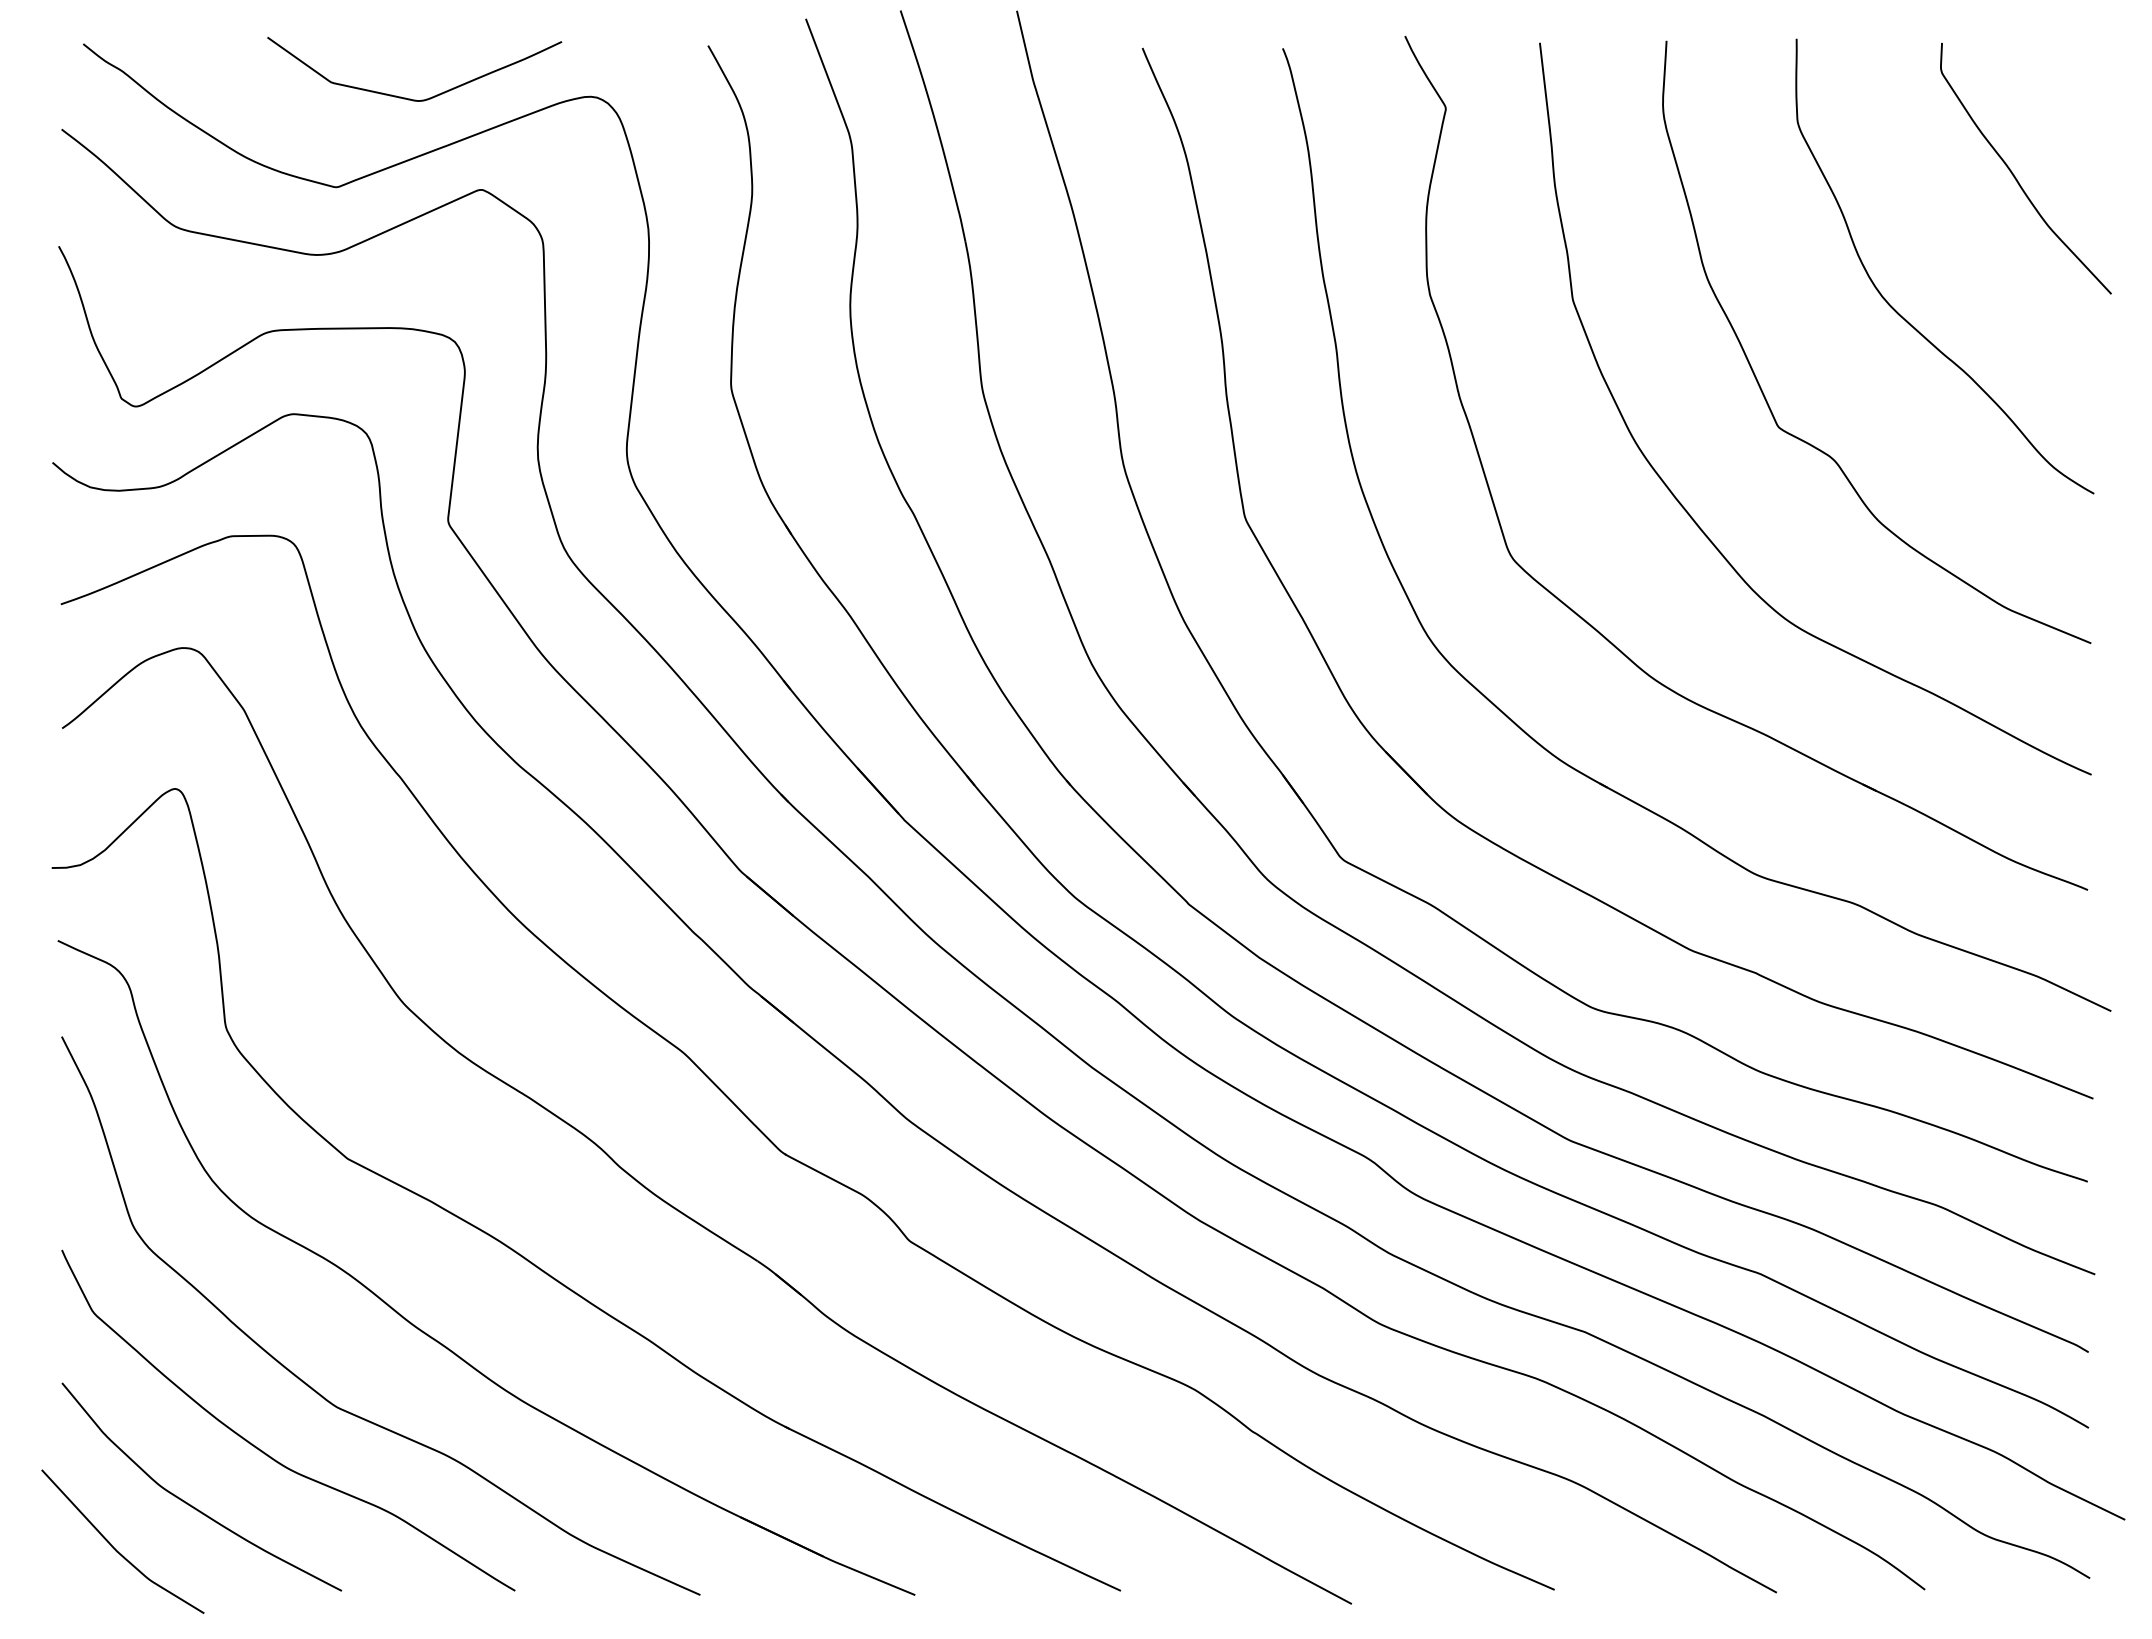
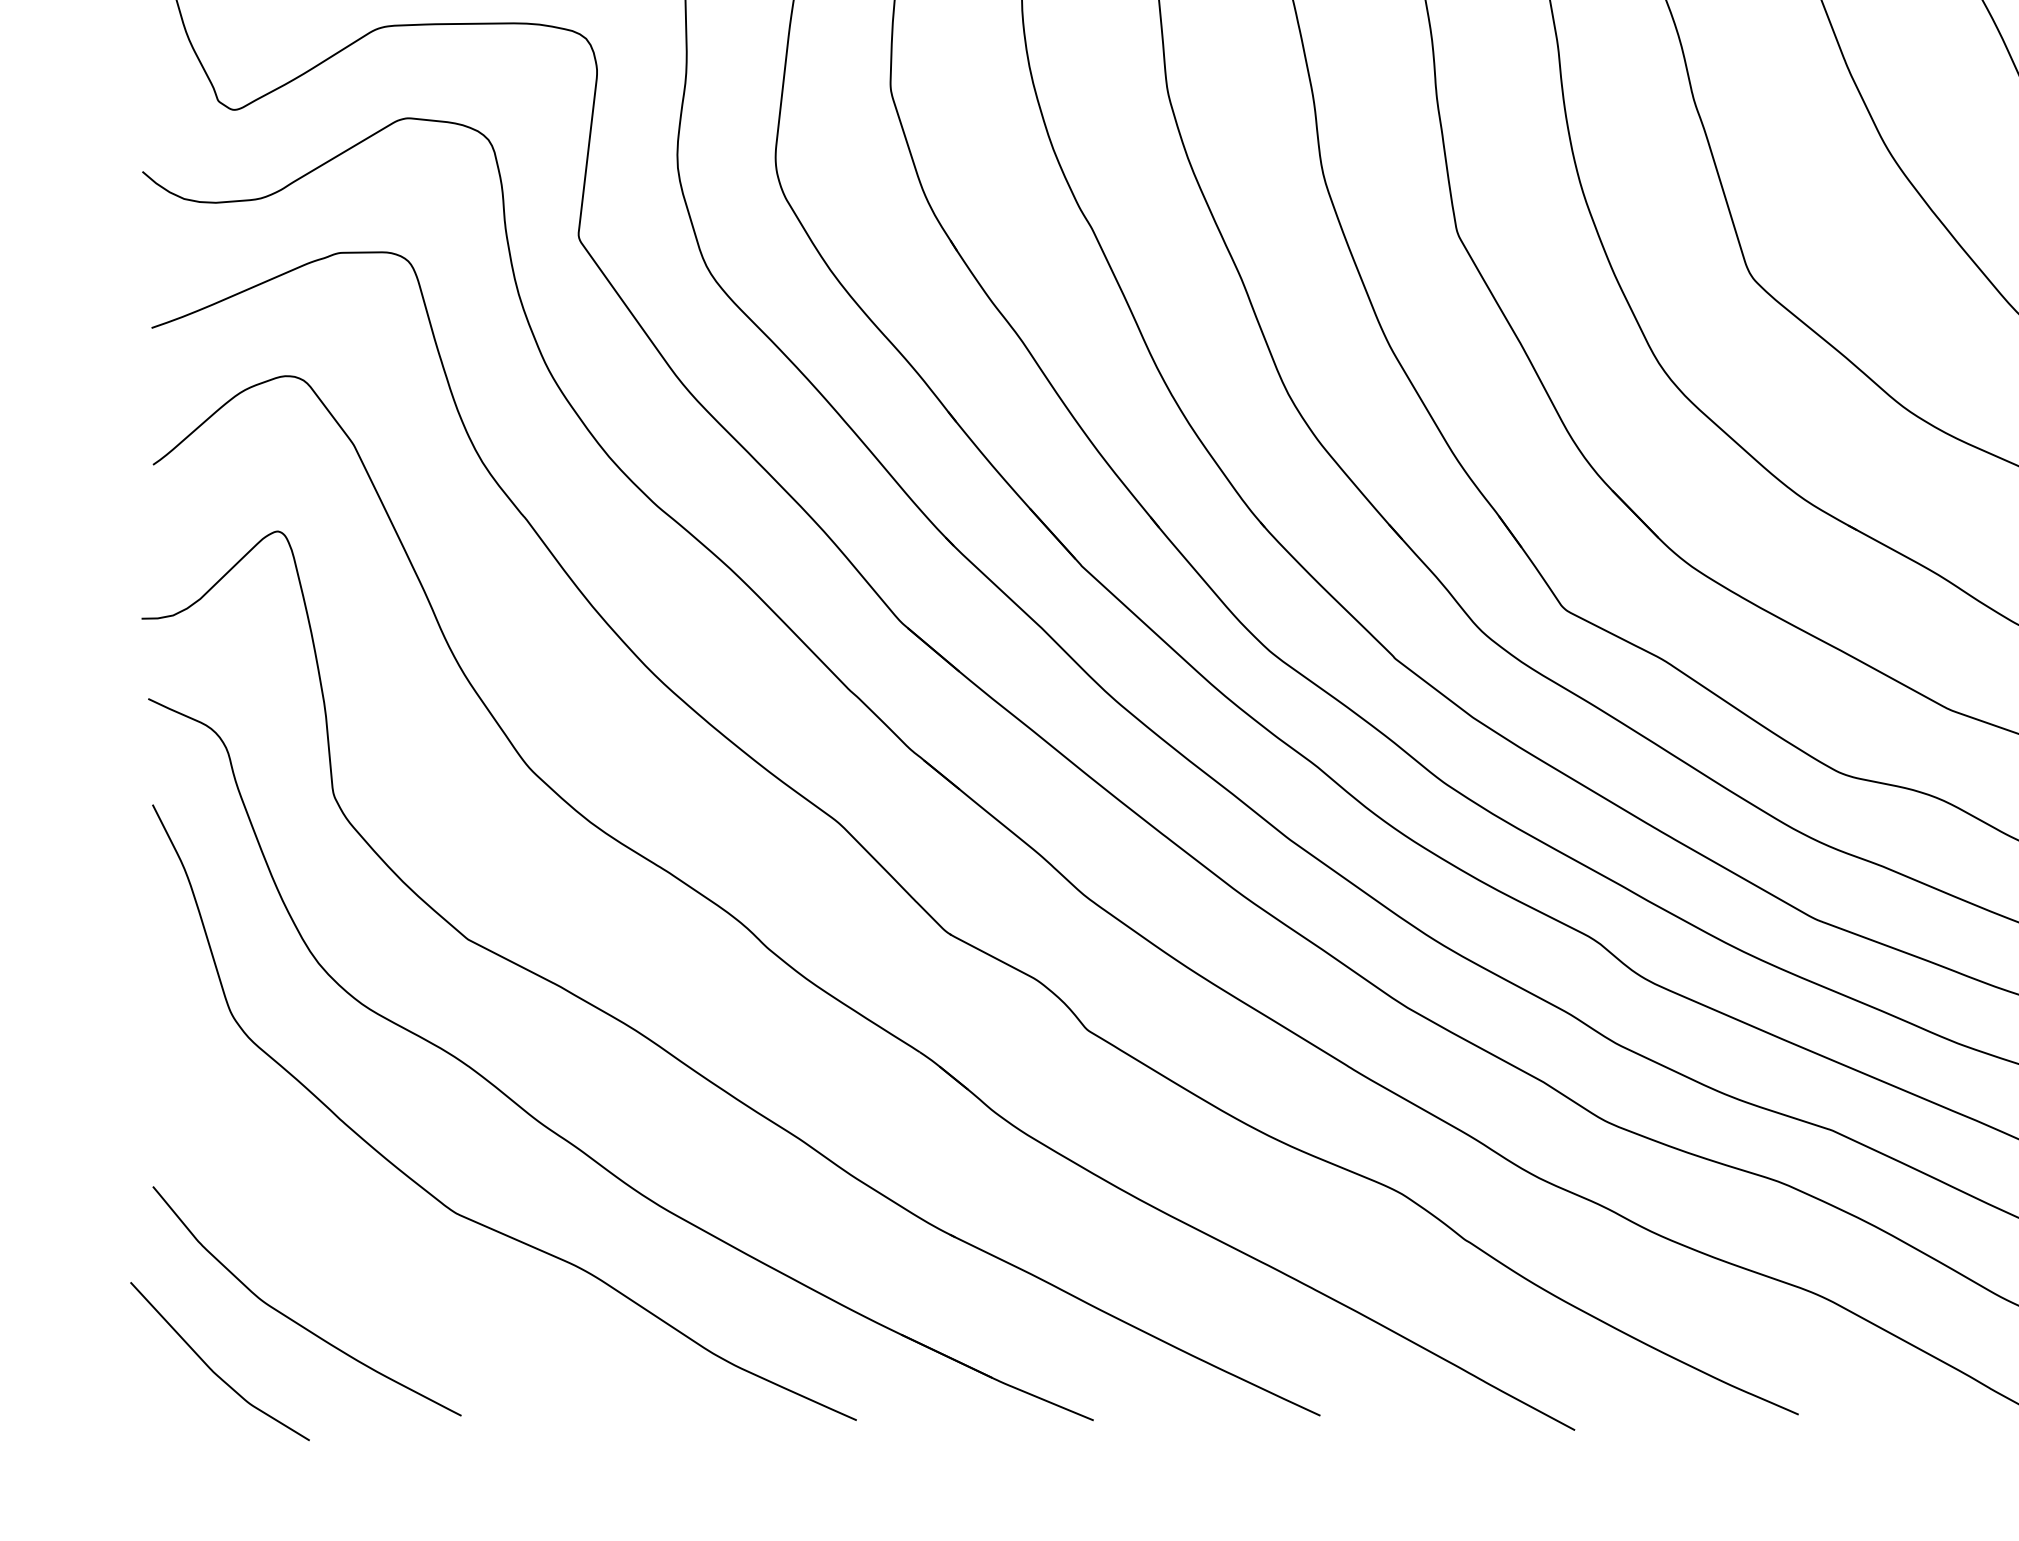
curve: (265, 1452) -> (377, 1263), removed

